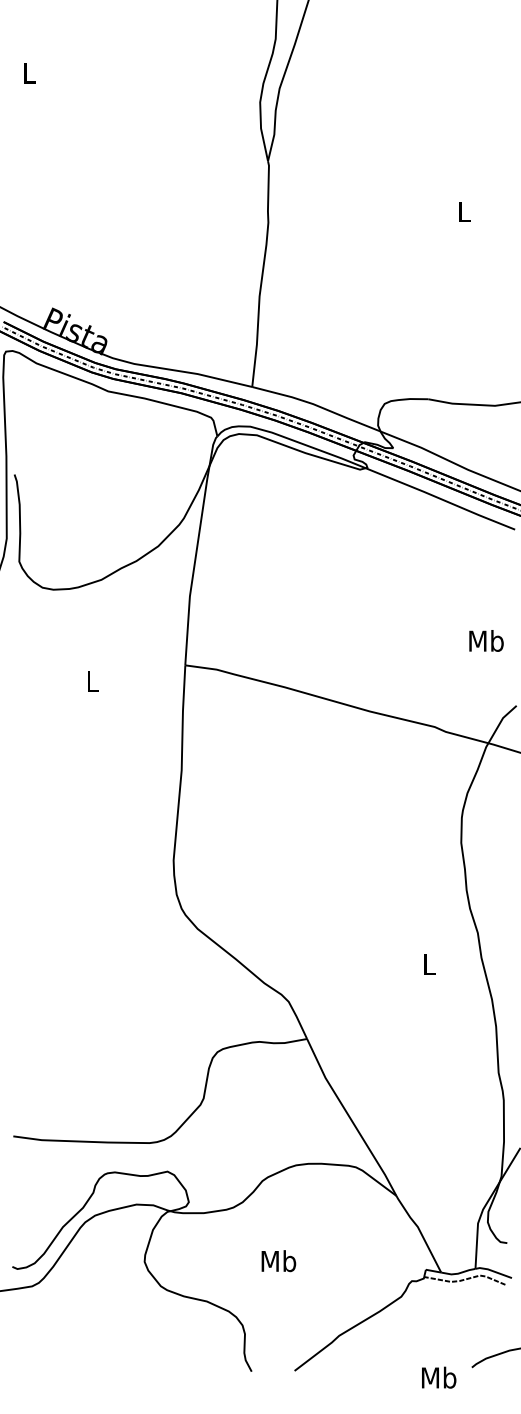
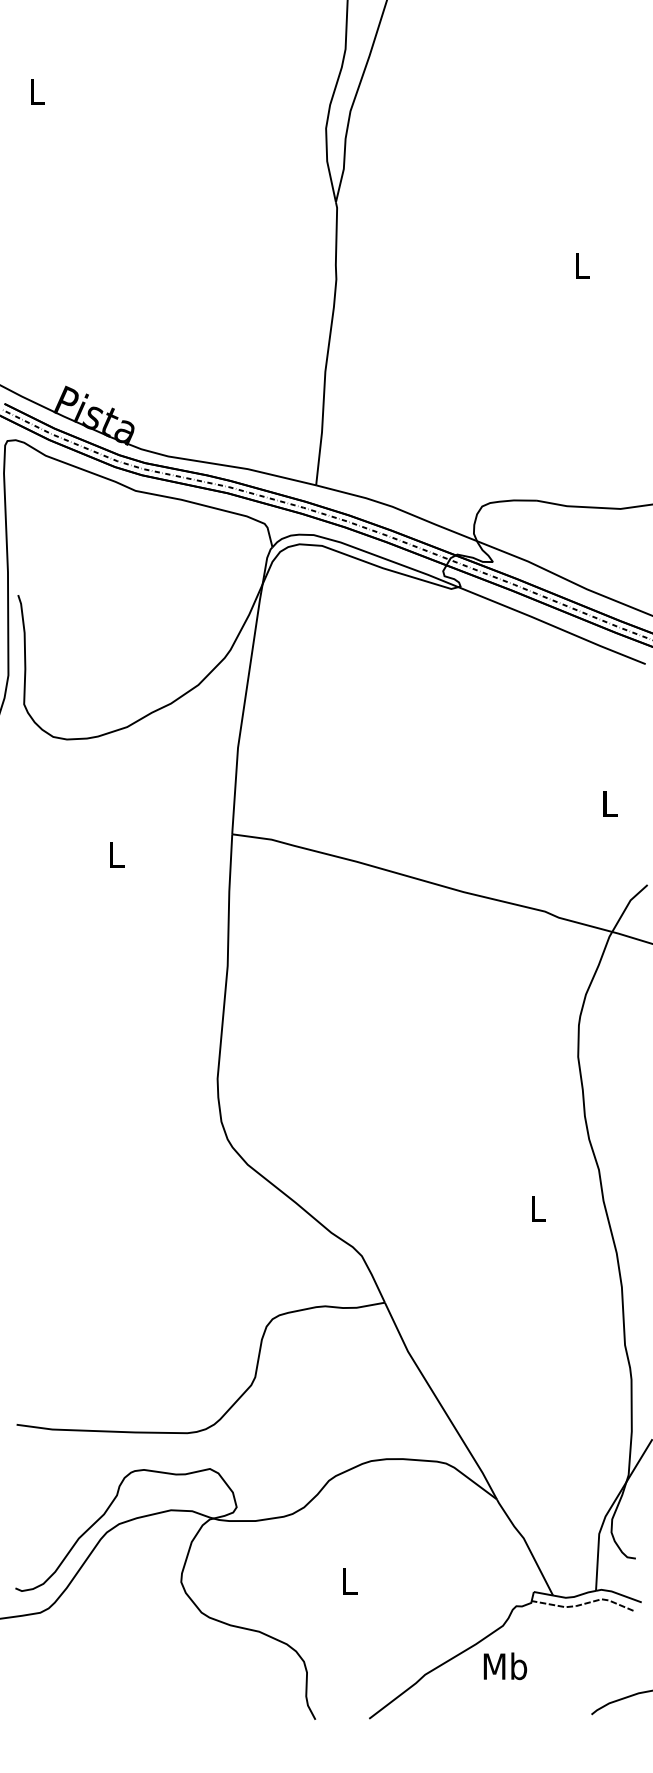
text: (486, 640) -> (609, 803), Mb -> L
text: (278, 1260) -> (349, 1580), Mb -> L
text: (439, 1377) -> (505, 1666), moved

